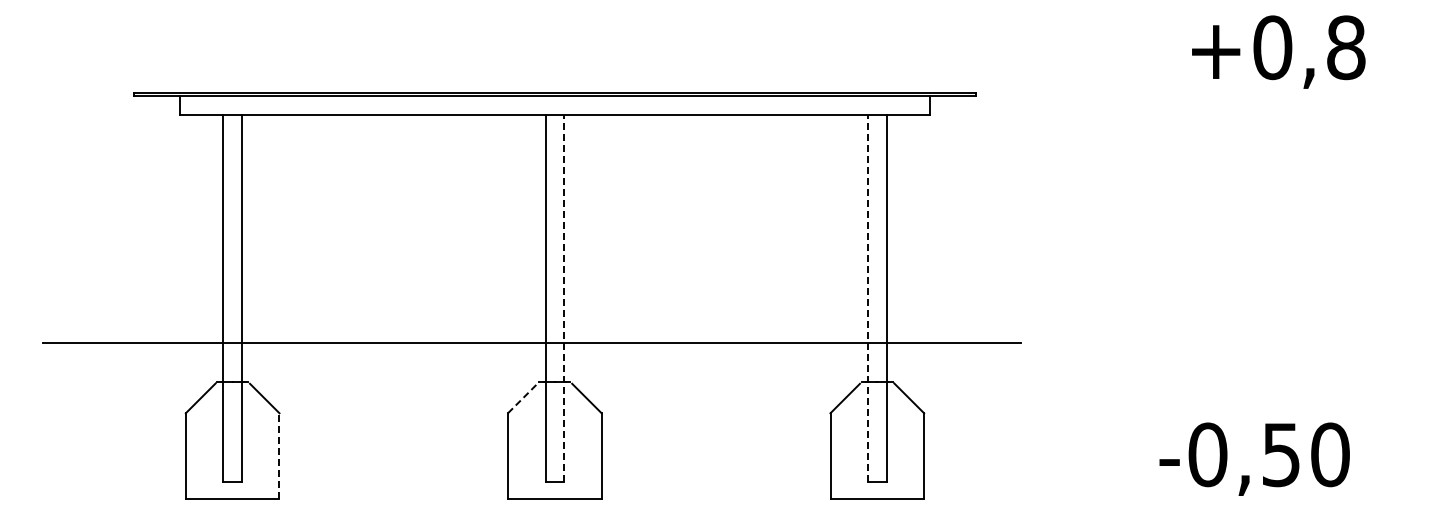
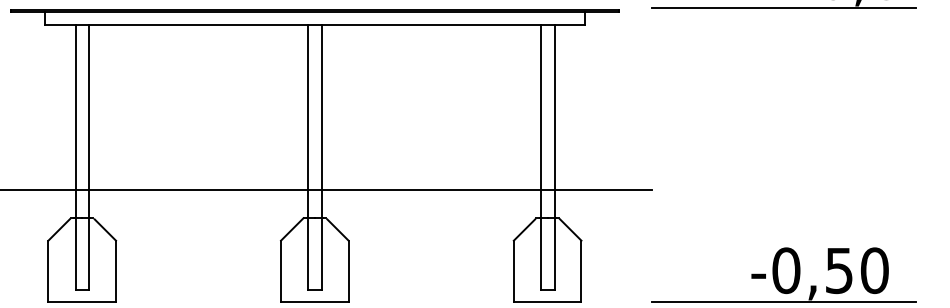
line: (1204, 91) -> (783, 8), added
line: (564, 298) -> (321, 157), dashed -> solid
line: (868, 298) -> (541, 157), dashed -> solid
line: (523, 397) -> (292, 229), dashed -> solid
line: (279, 455) -> (116, 271), dashed -> solid
line: (1204, 498) -> (783, 302), added

